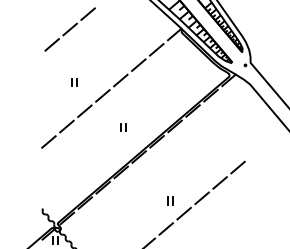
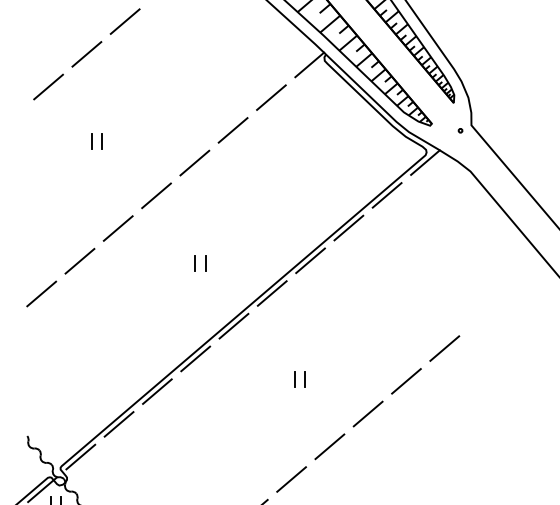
part: (74, 82) -> (96, 141), moved
part: (170, 200) -> (300, 378), moved

